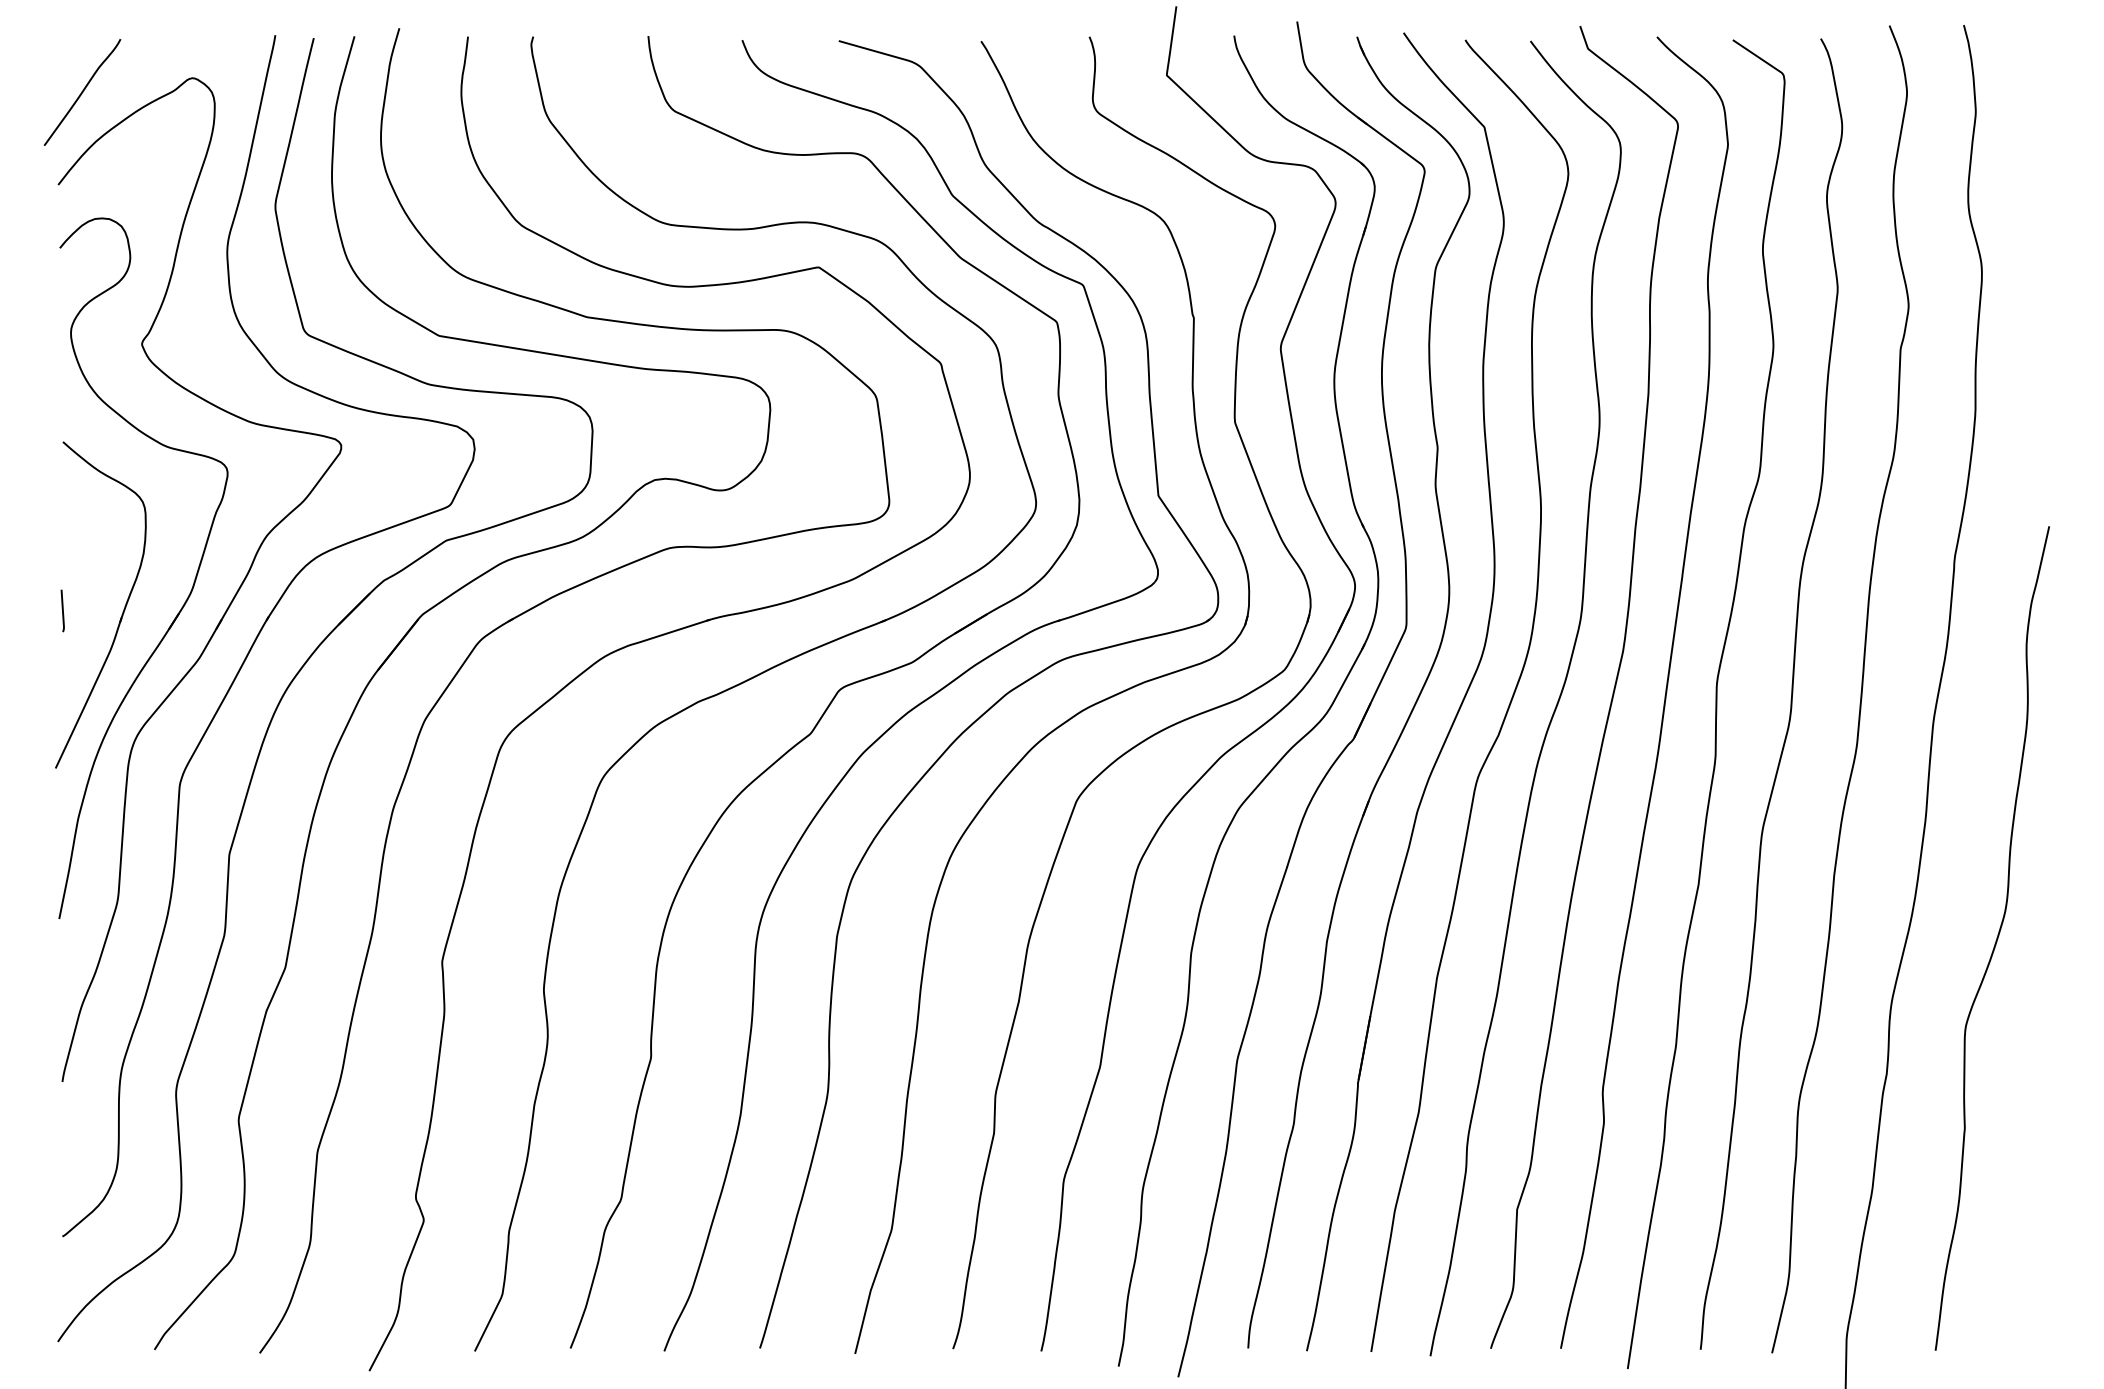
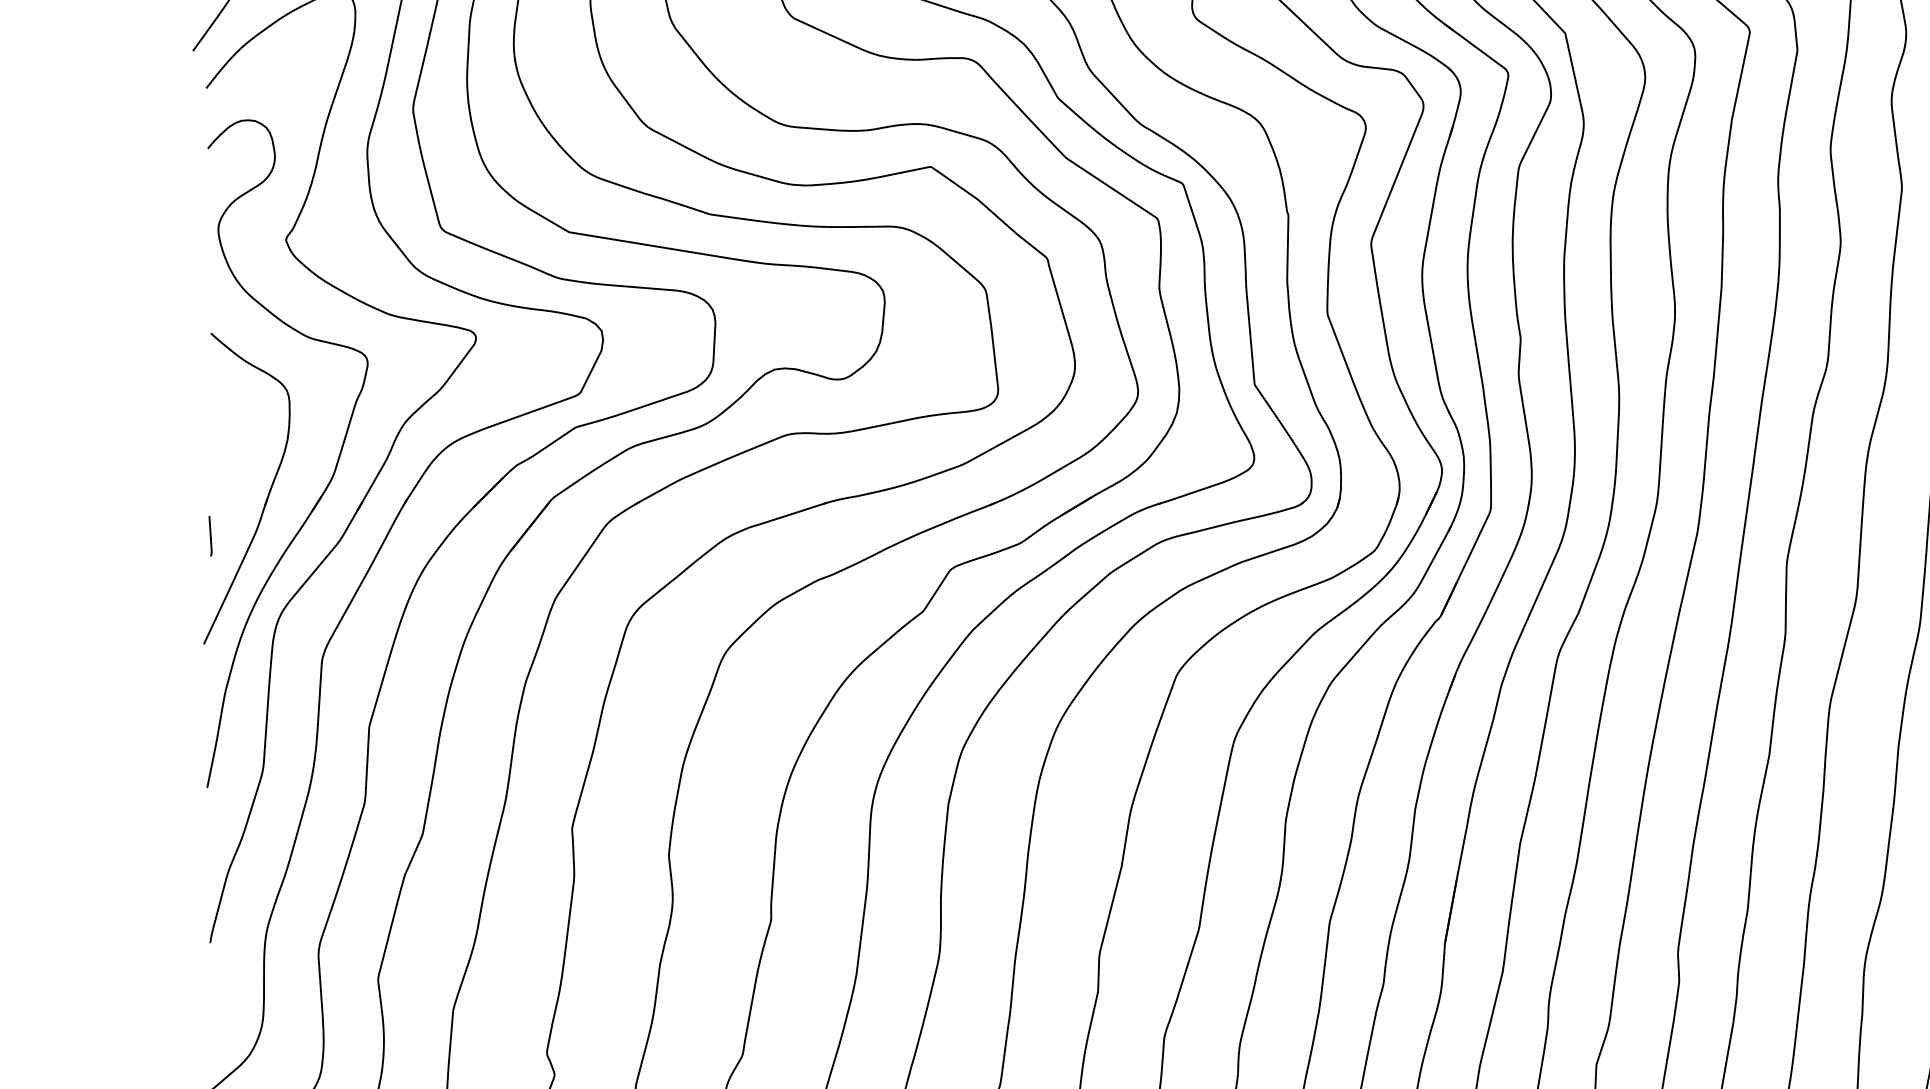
line: (62, 610) -> (210, 535), moved

